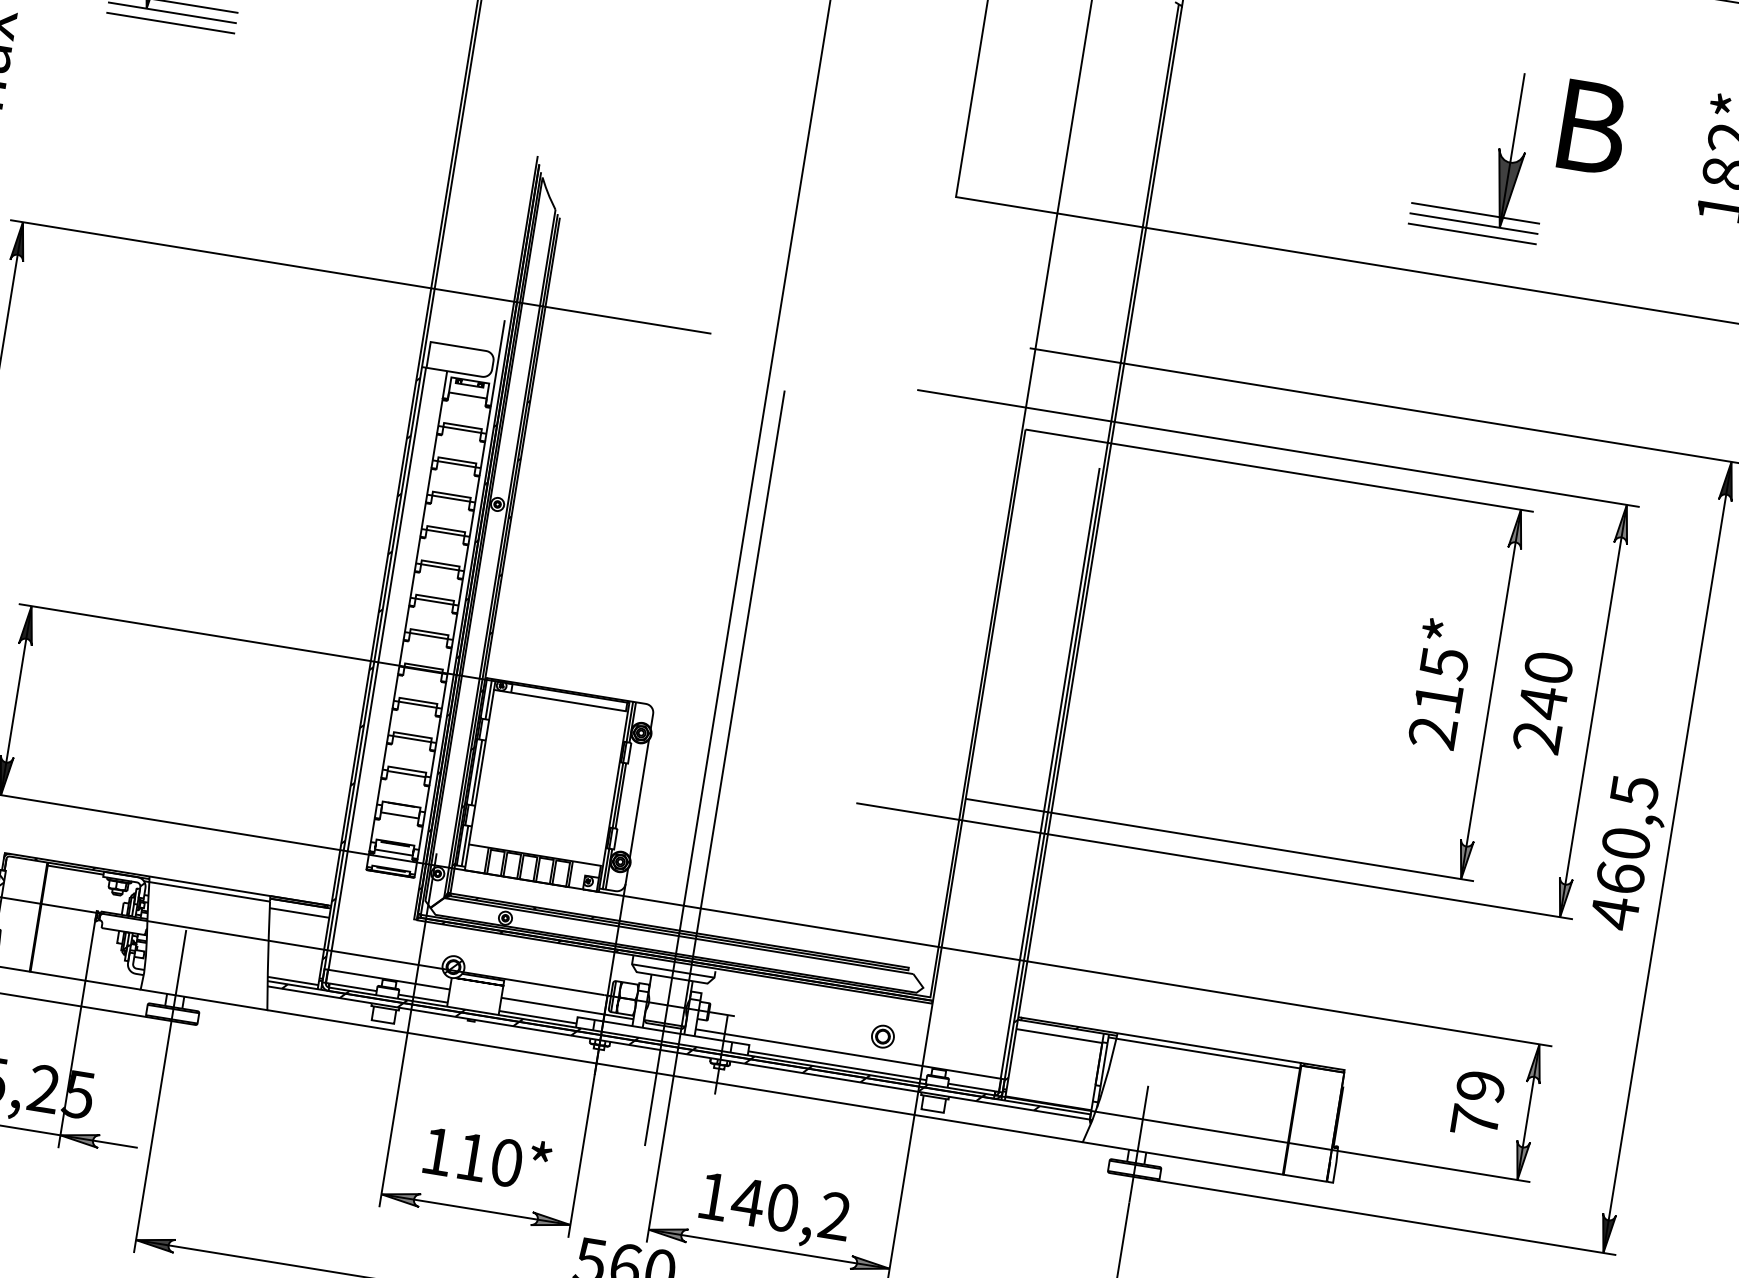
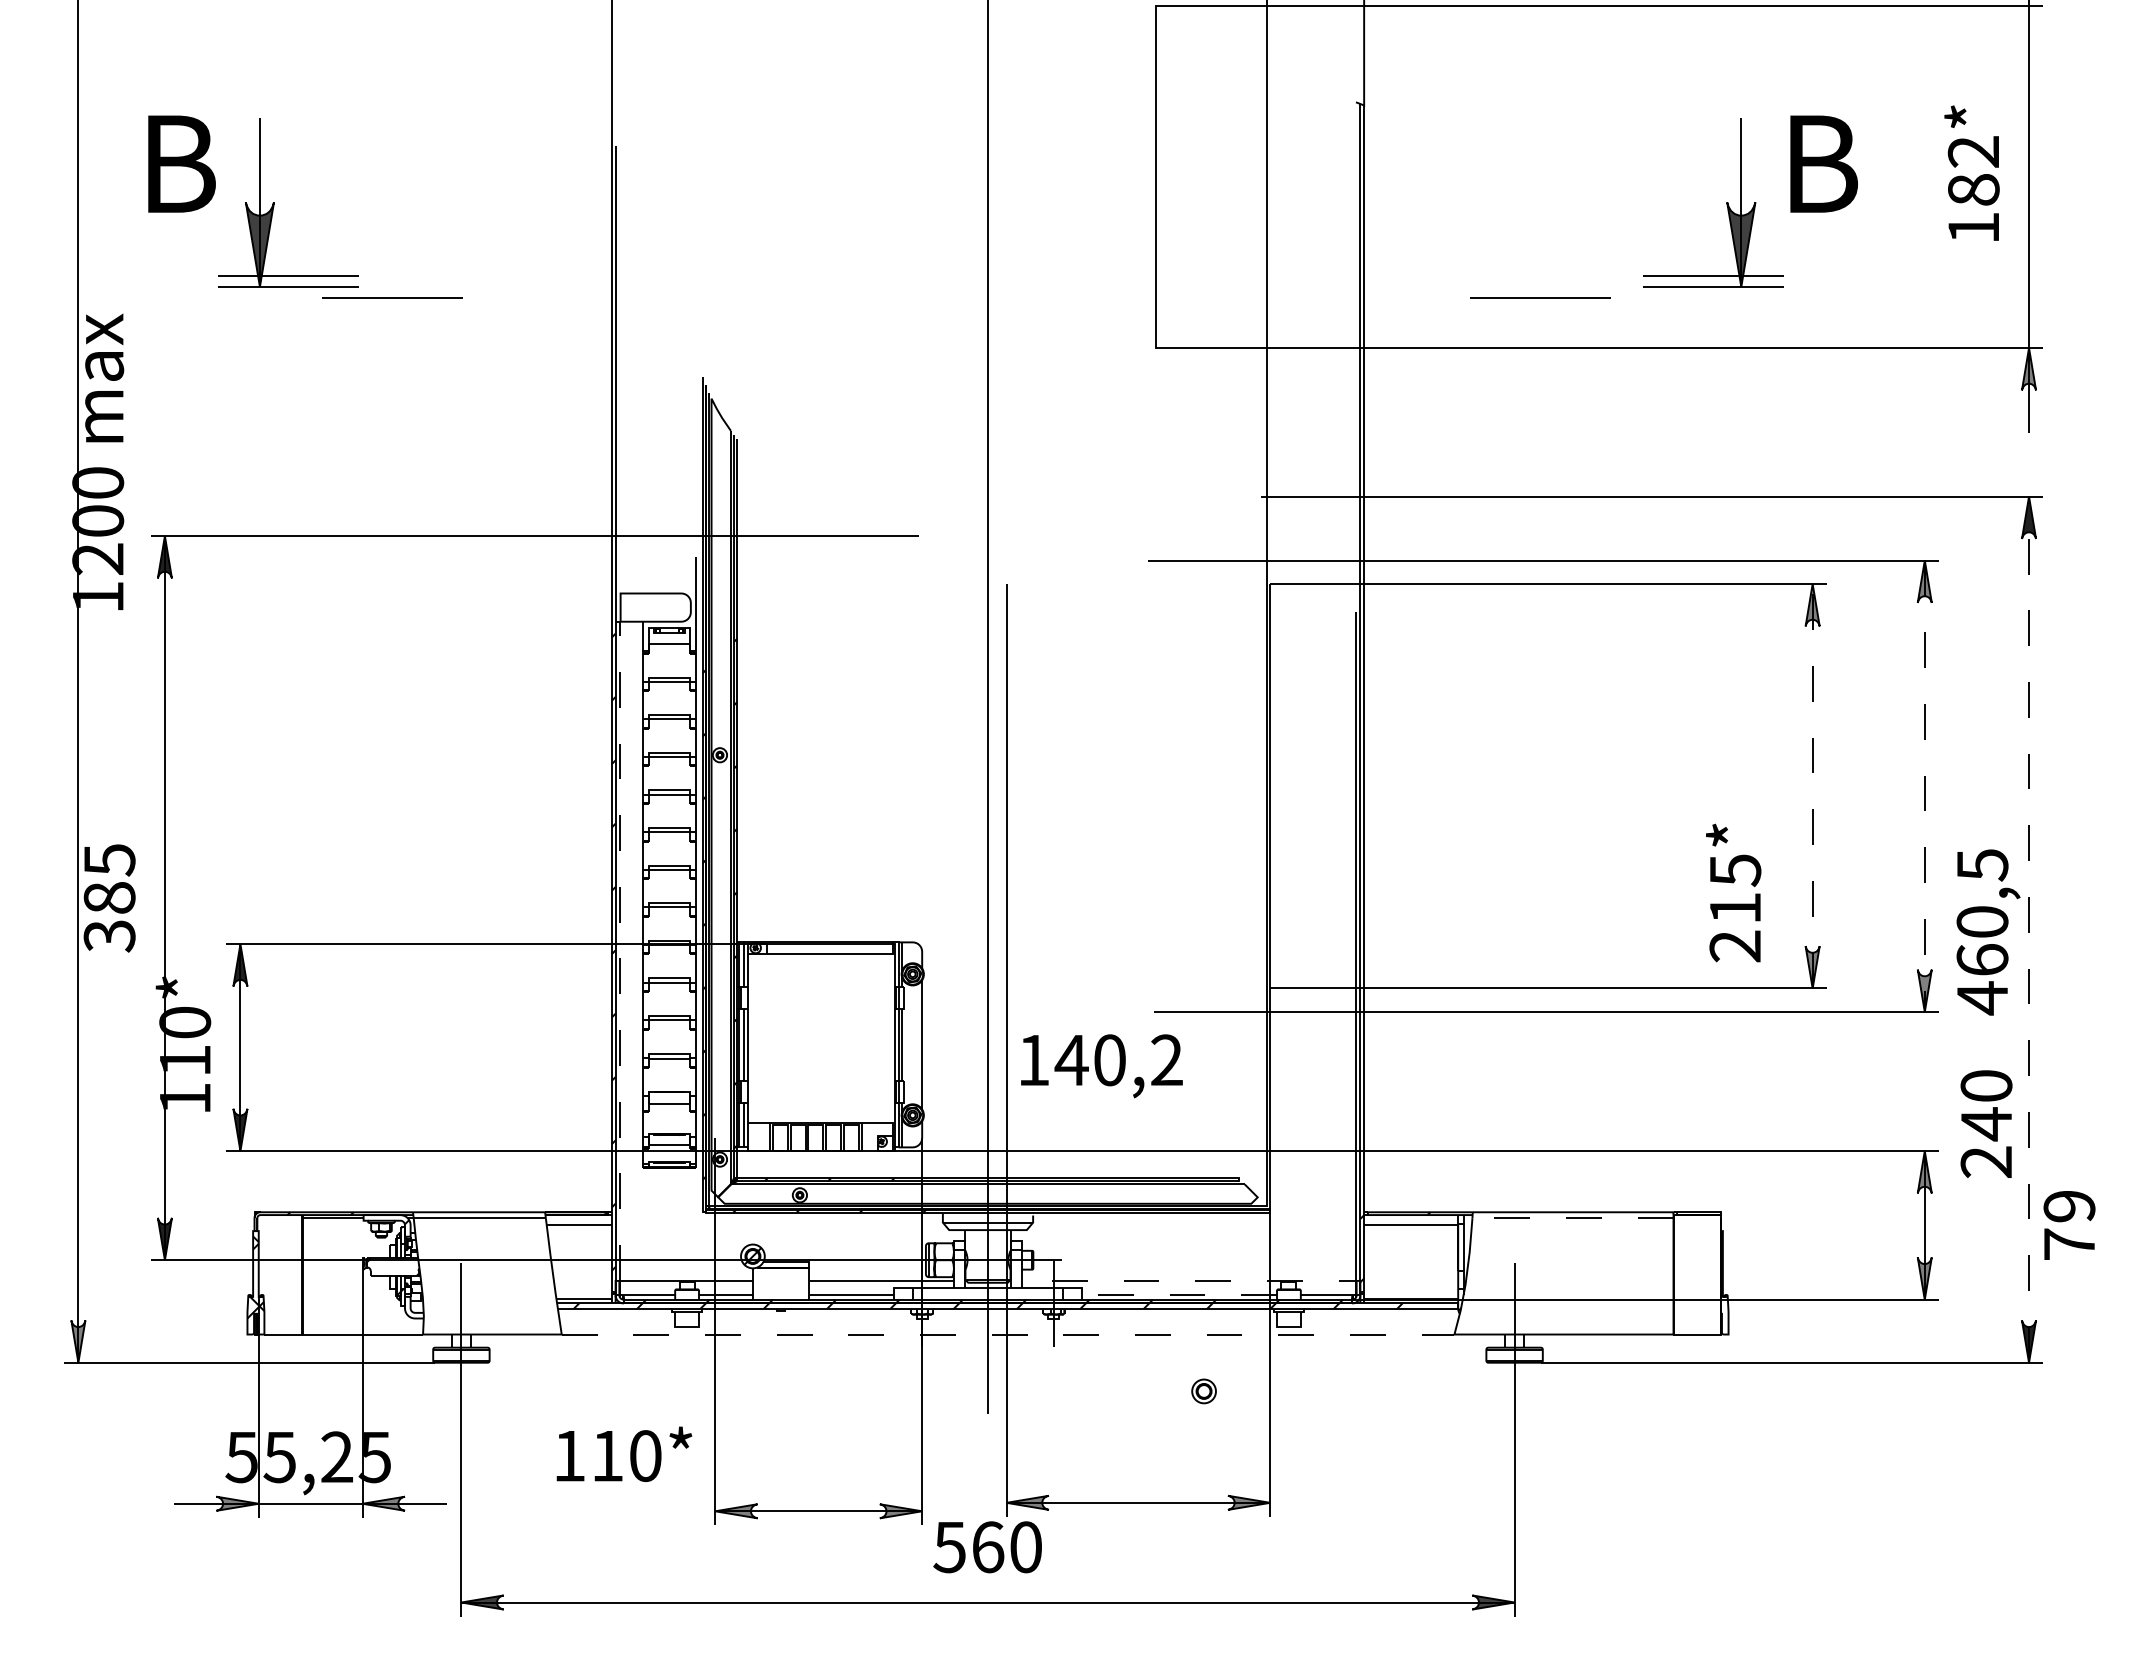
line: (171, 22) -> (392, 297), moved
line: (1472, 233) -> (1540, 297), moved
line: (377, 669) -> (620, 951), solid -> dashed
text: (1439, 683) -> (1733, 892), moved
line: (1491, 693) -> (1812, 785), solid -> dashed
text: (1543, 702) -> (1986, 1123), moved
line: (1593, 711) -> (1924, 786), solid -> dashed
line: (1667, 857) -> (2029, 929), solid -> dashed
part: (882, 1036) -> (1203, 1391), moved
line: (1204, 1053) -> (1568, 1218), solid -> dashed
line: (857, 1055) -> (1199, 1280), solid -> dashed
line: (837, 1065) -> (1179, 1295), solid -> dashed
line: (675, 1076) -> (1008, 1334), solid -> dashed
text: (1477, 1104) -> (2069, 1225), moved
text: (487, 1157) -> (624, 1453), moved
text: (774, 1212) -> (1101, 1066), moved

